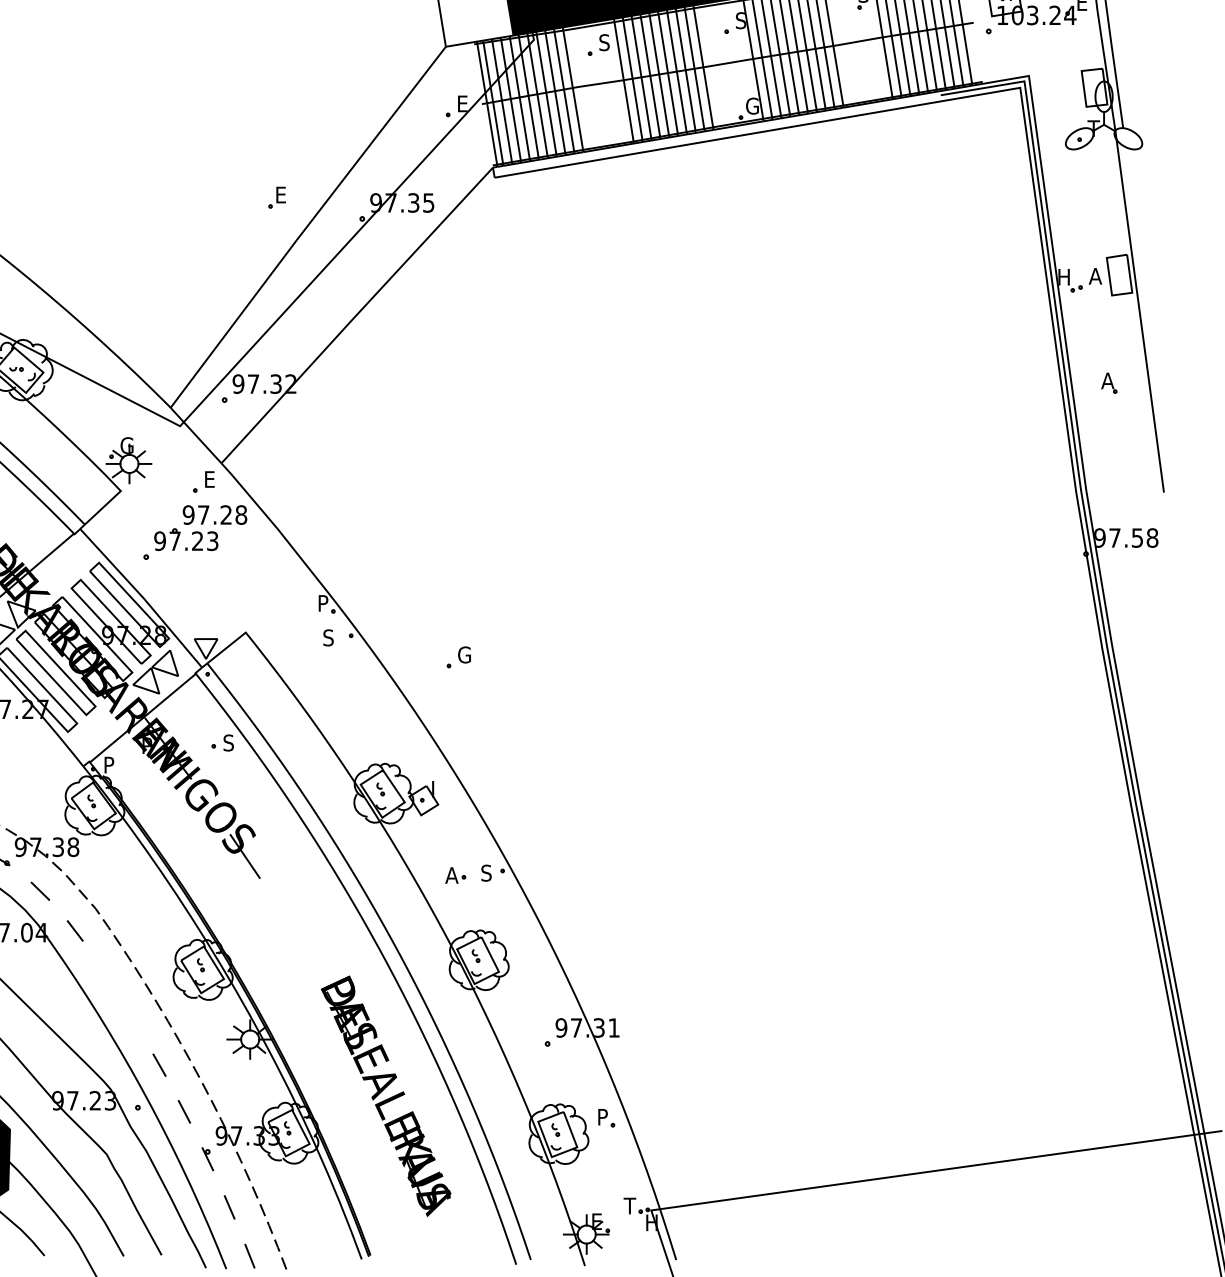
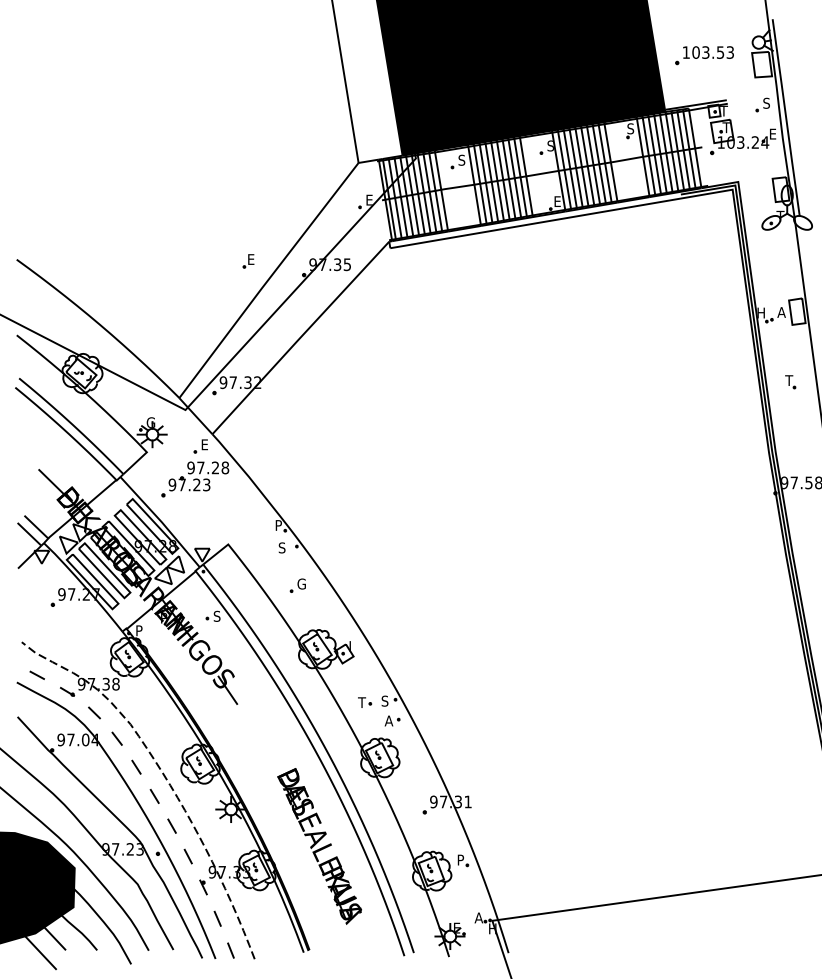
text: (752, 105) -> (558, 201), G -> E
text: (1107, 380) -> (789, 380), A -> T
part: (458, 657) -> (297, 585), moved
text: (451, 875) -> (362, 702), A -> T
part: (497, 902) -> (392, 720), added
line: (104, 973) -> (136, 766), added
line: (132, 1019) -> (154, 796), added
text: (630, 1205) -> (478, 917), T -> A

